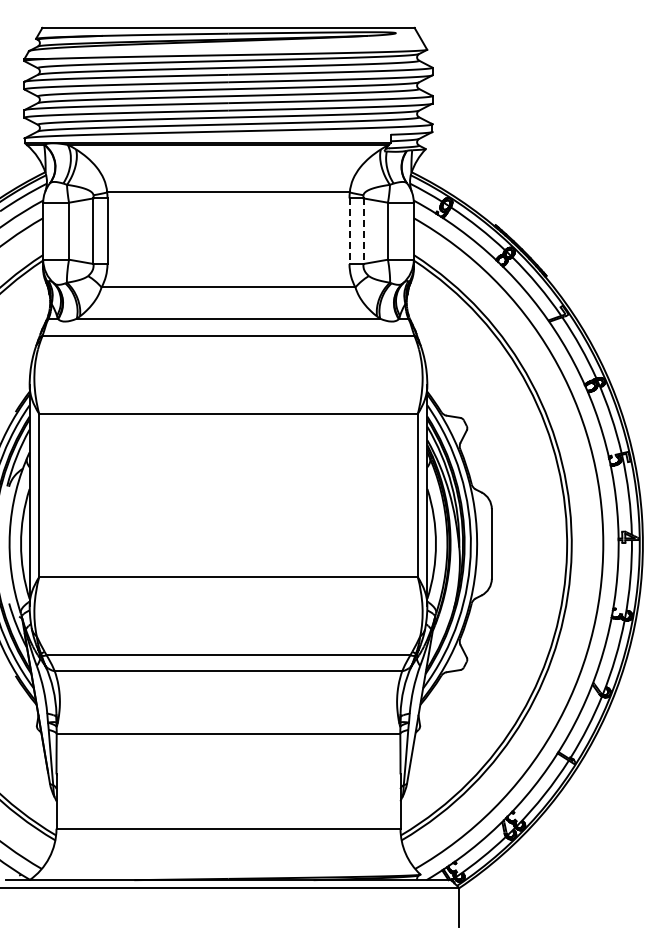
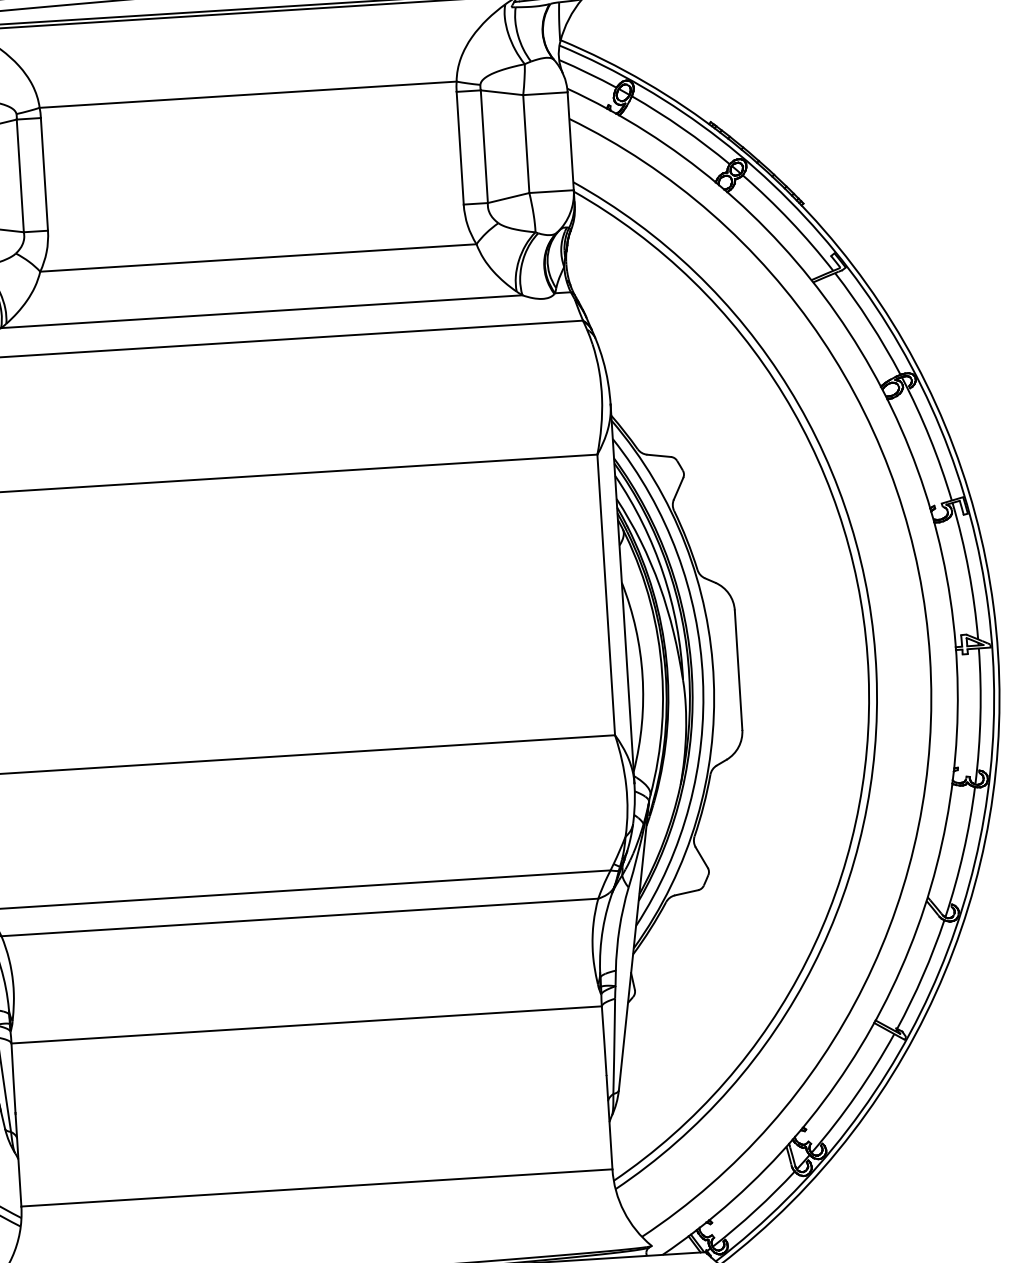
line: (349, 231) -> (460, 148), dashed -> solid
line: (363, 231) -> (484, 147), dashed -> solid

